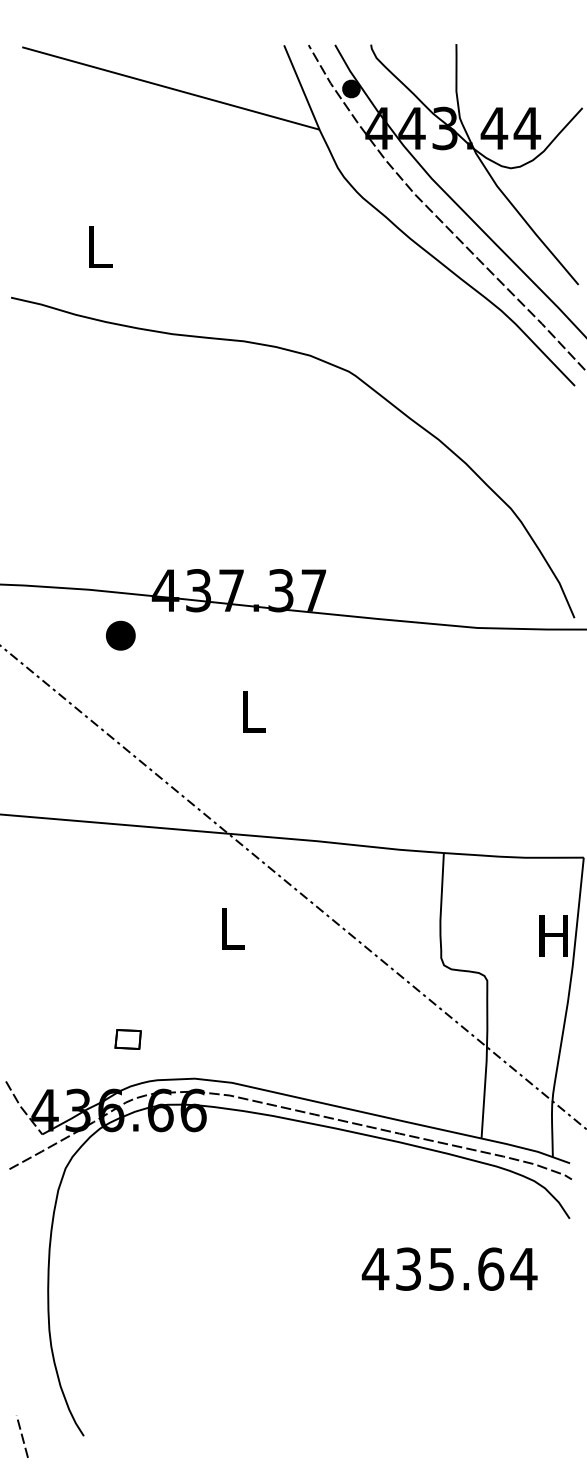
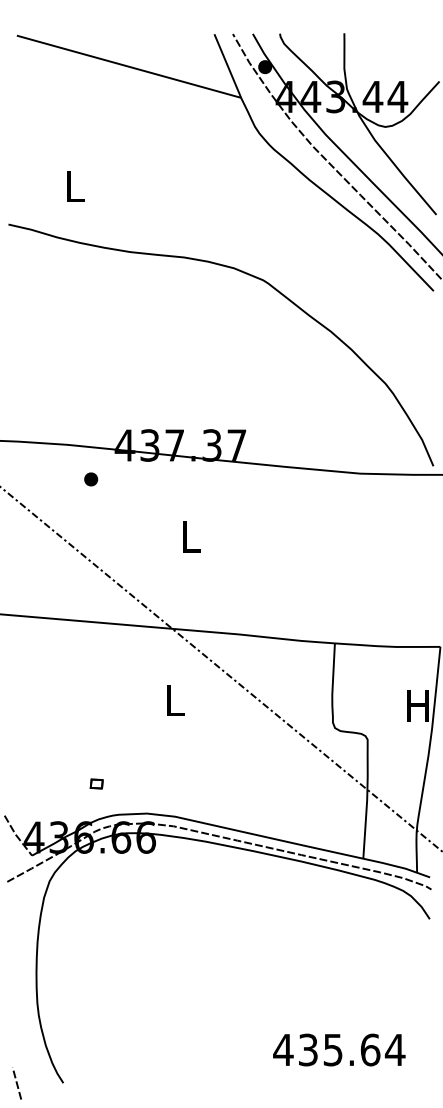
part: (120, 635) -> (91, 479), size x0.62
part: (127, 1039) -> (96, 784), size x0.62
text: (449, 1268) -> (339, 1049), moved

